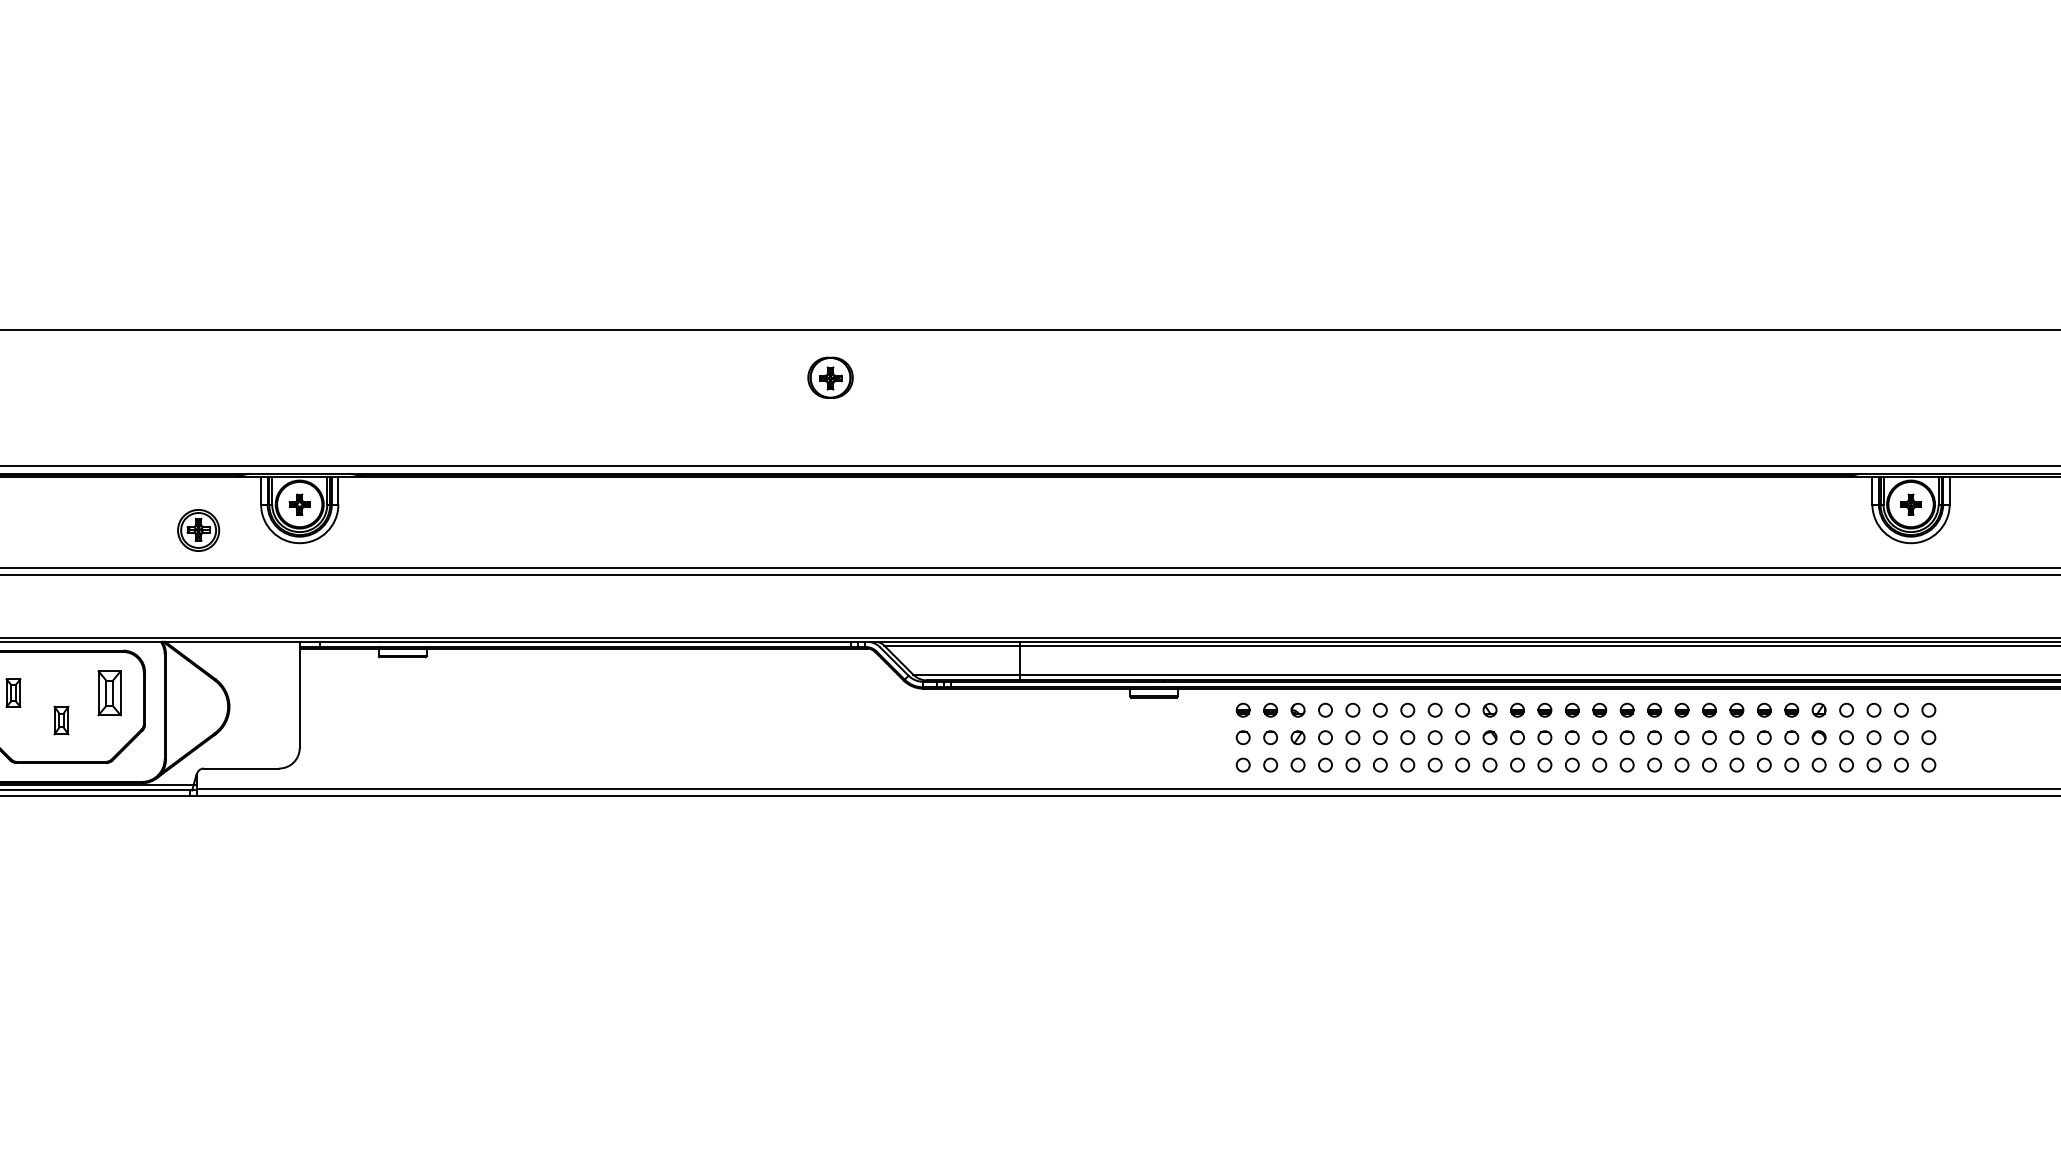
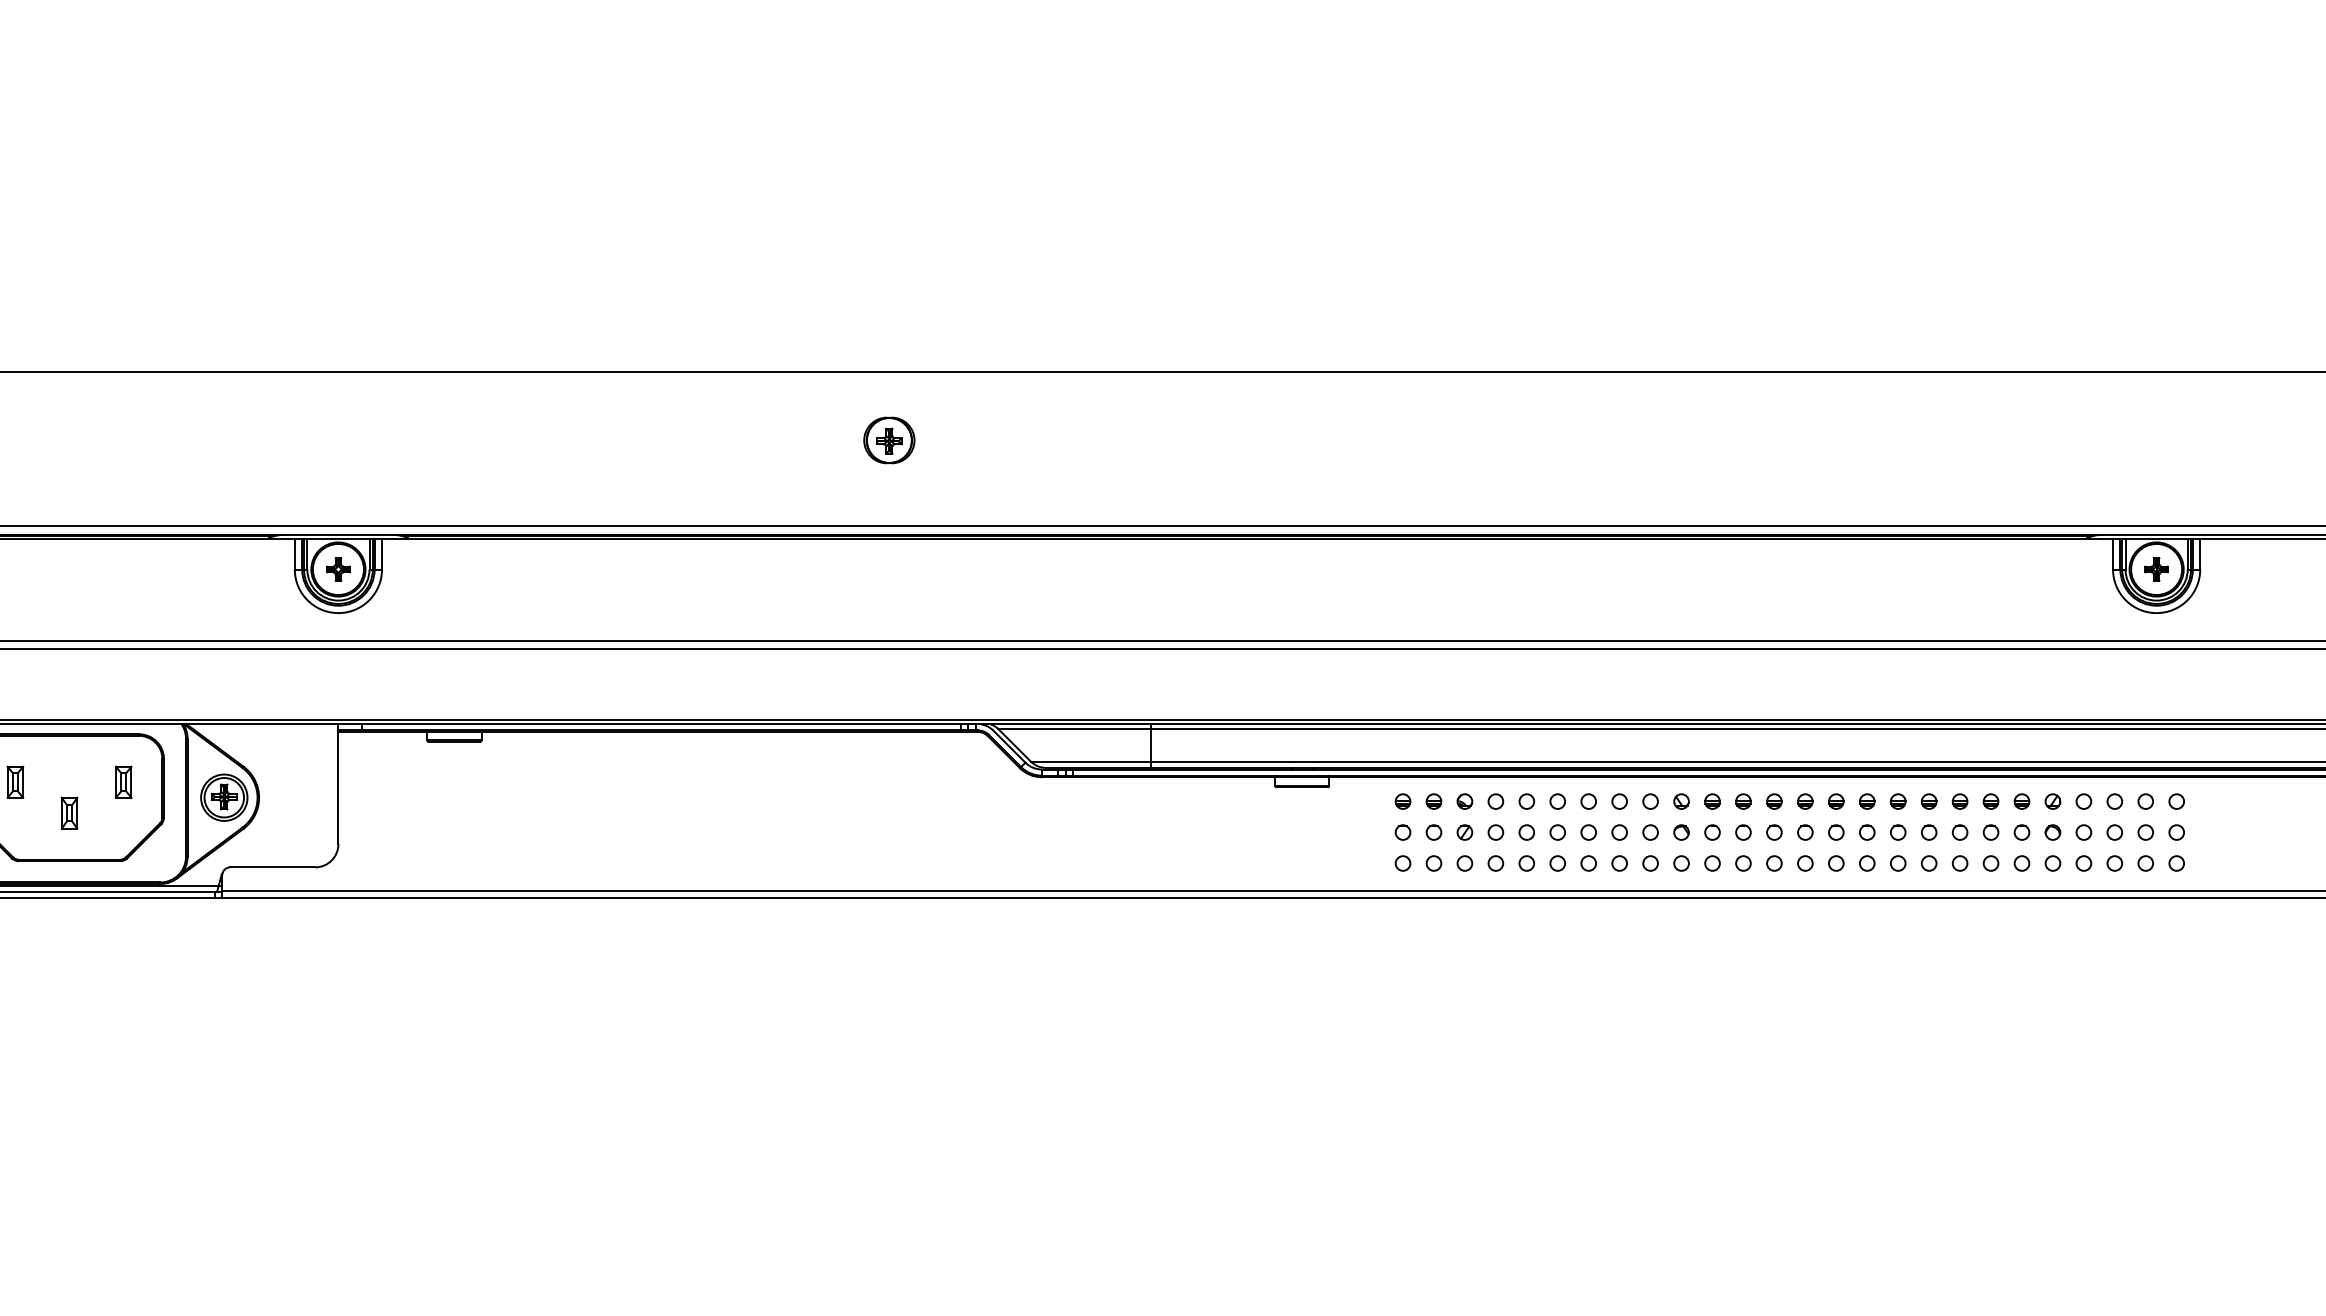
part: (830, 377) -> (889, 440), moved
part: (198, 530) -> (224, 797), moved
part: (109, 692) -> (123, 781), size x0.62

